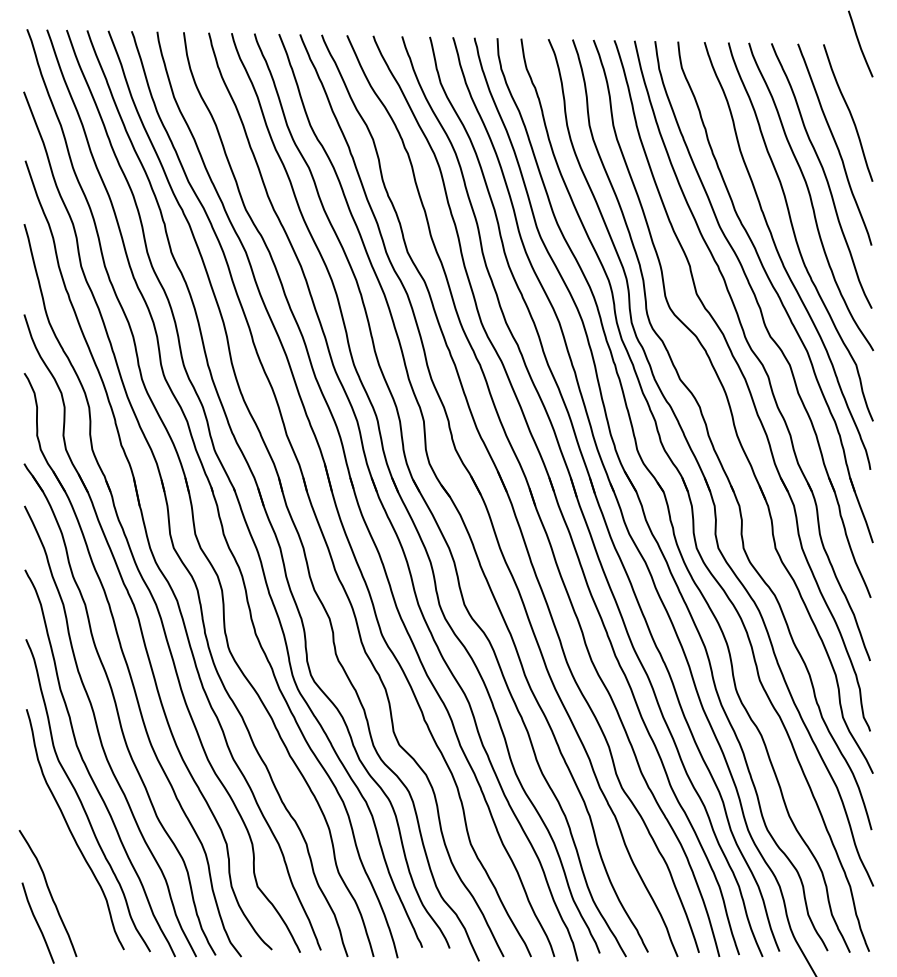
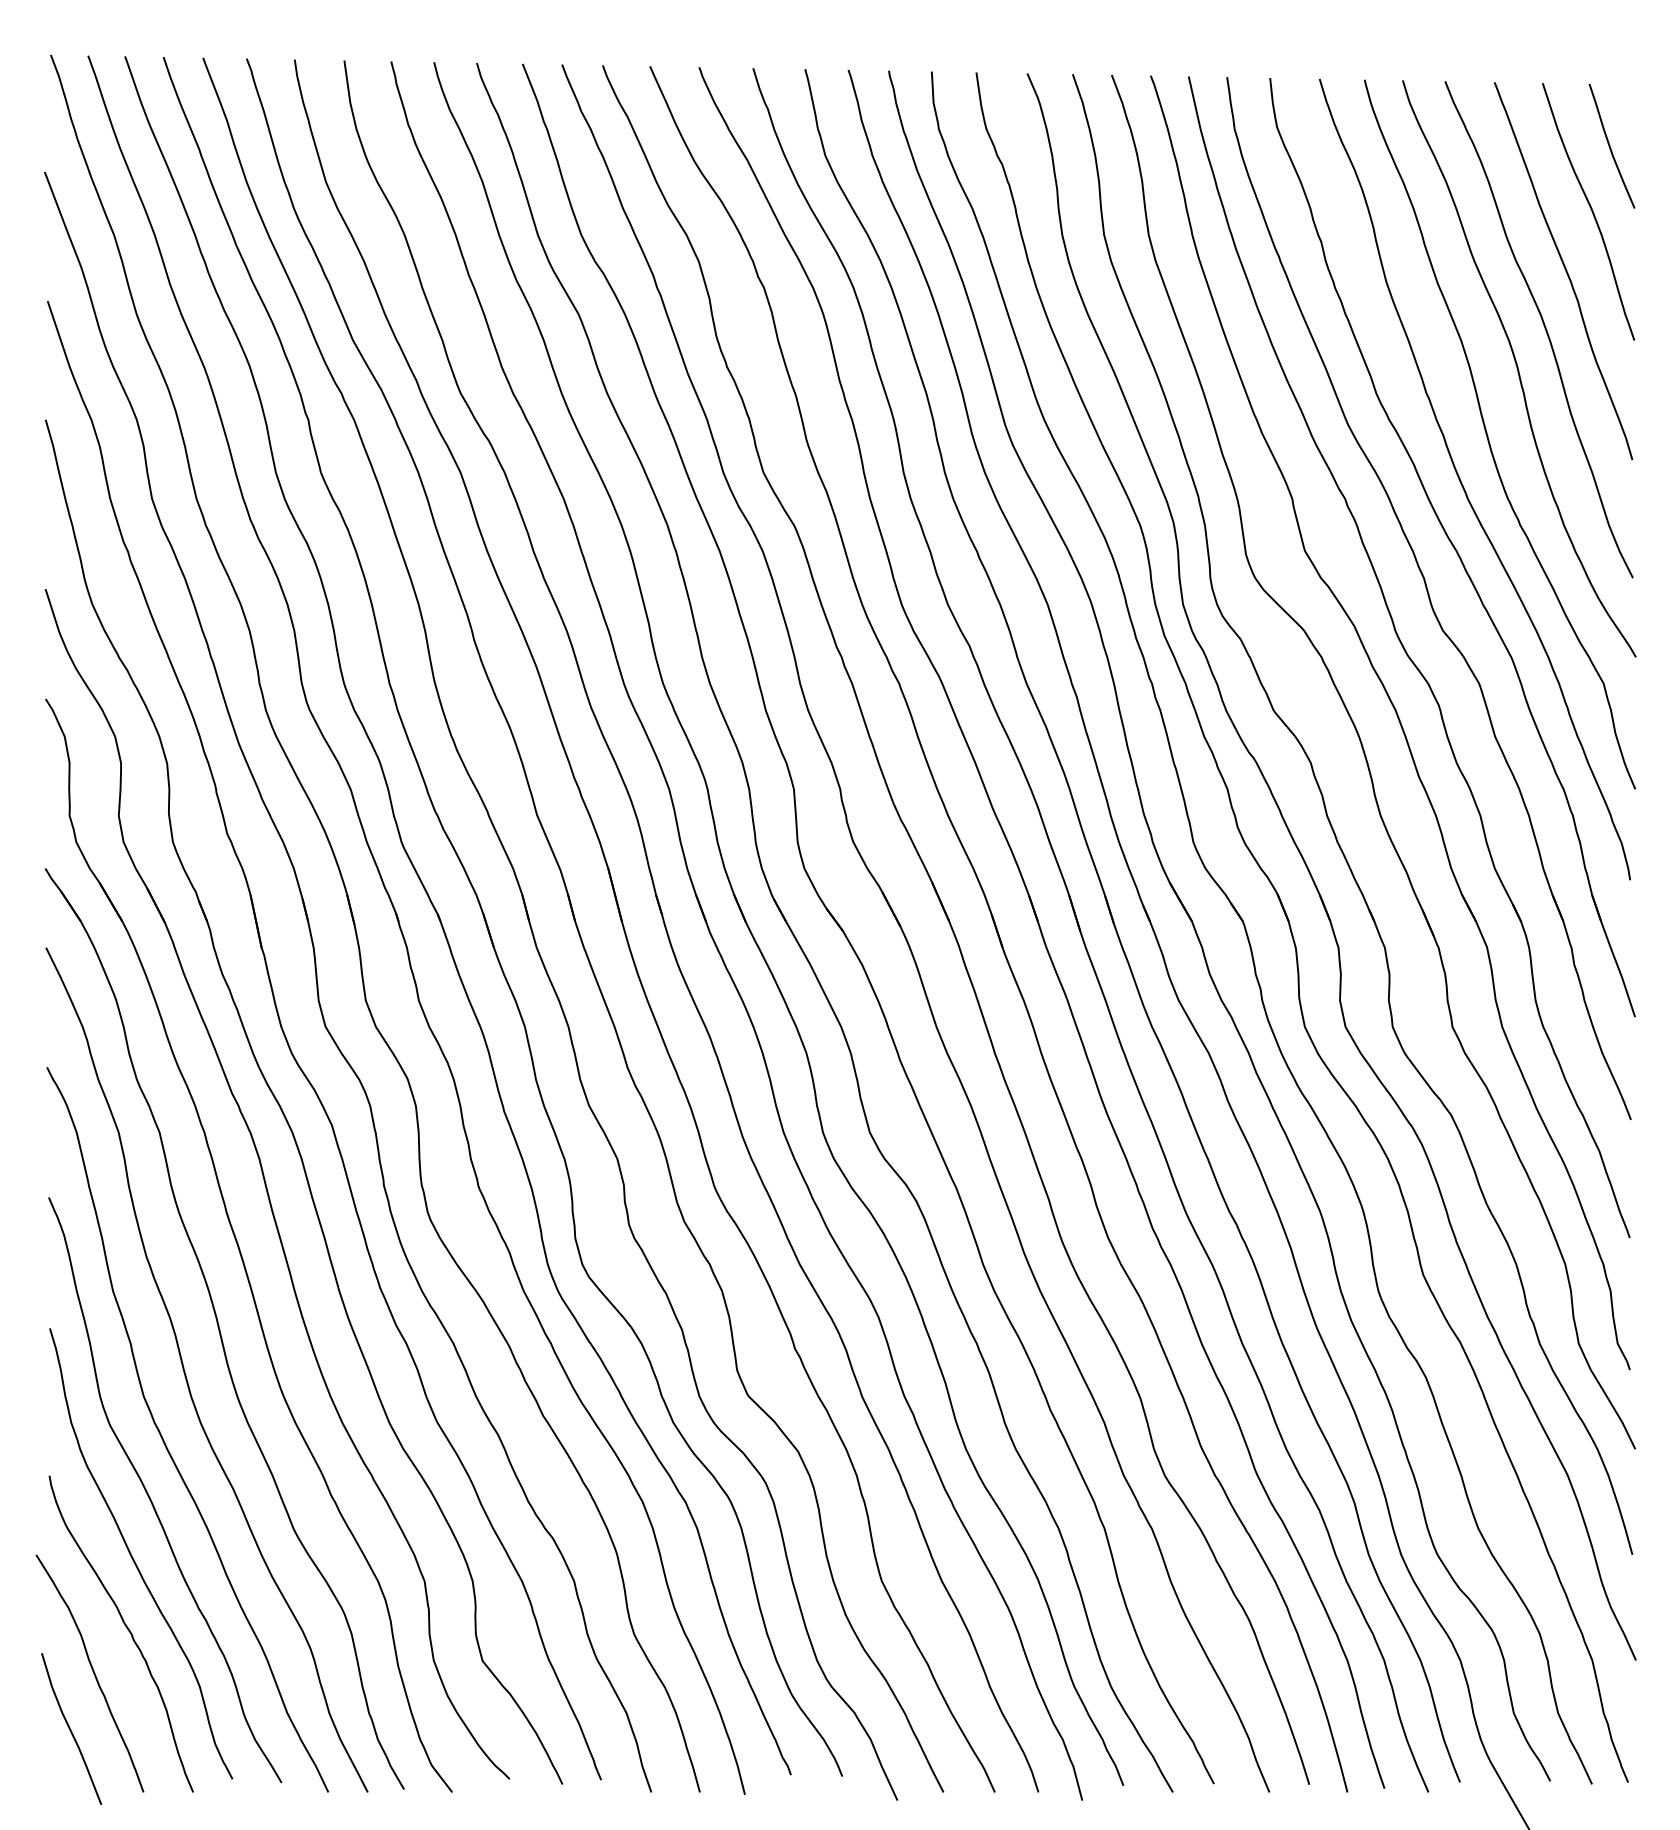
curve: (860, 43) -> (1611, 145), moved
curve: (67, 870) -> (126, 1630), added

